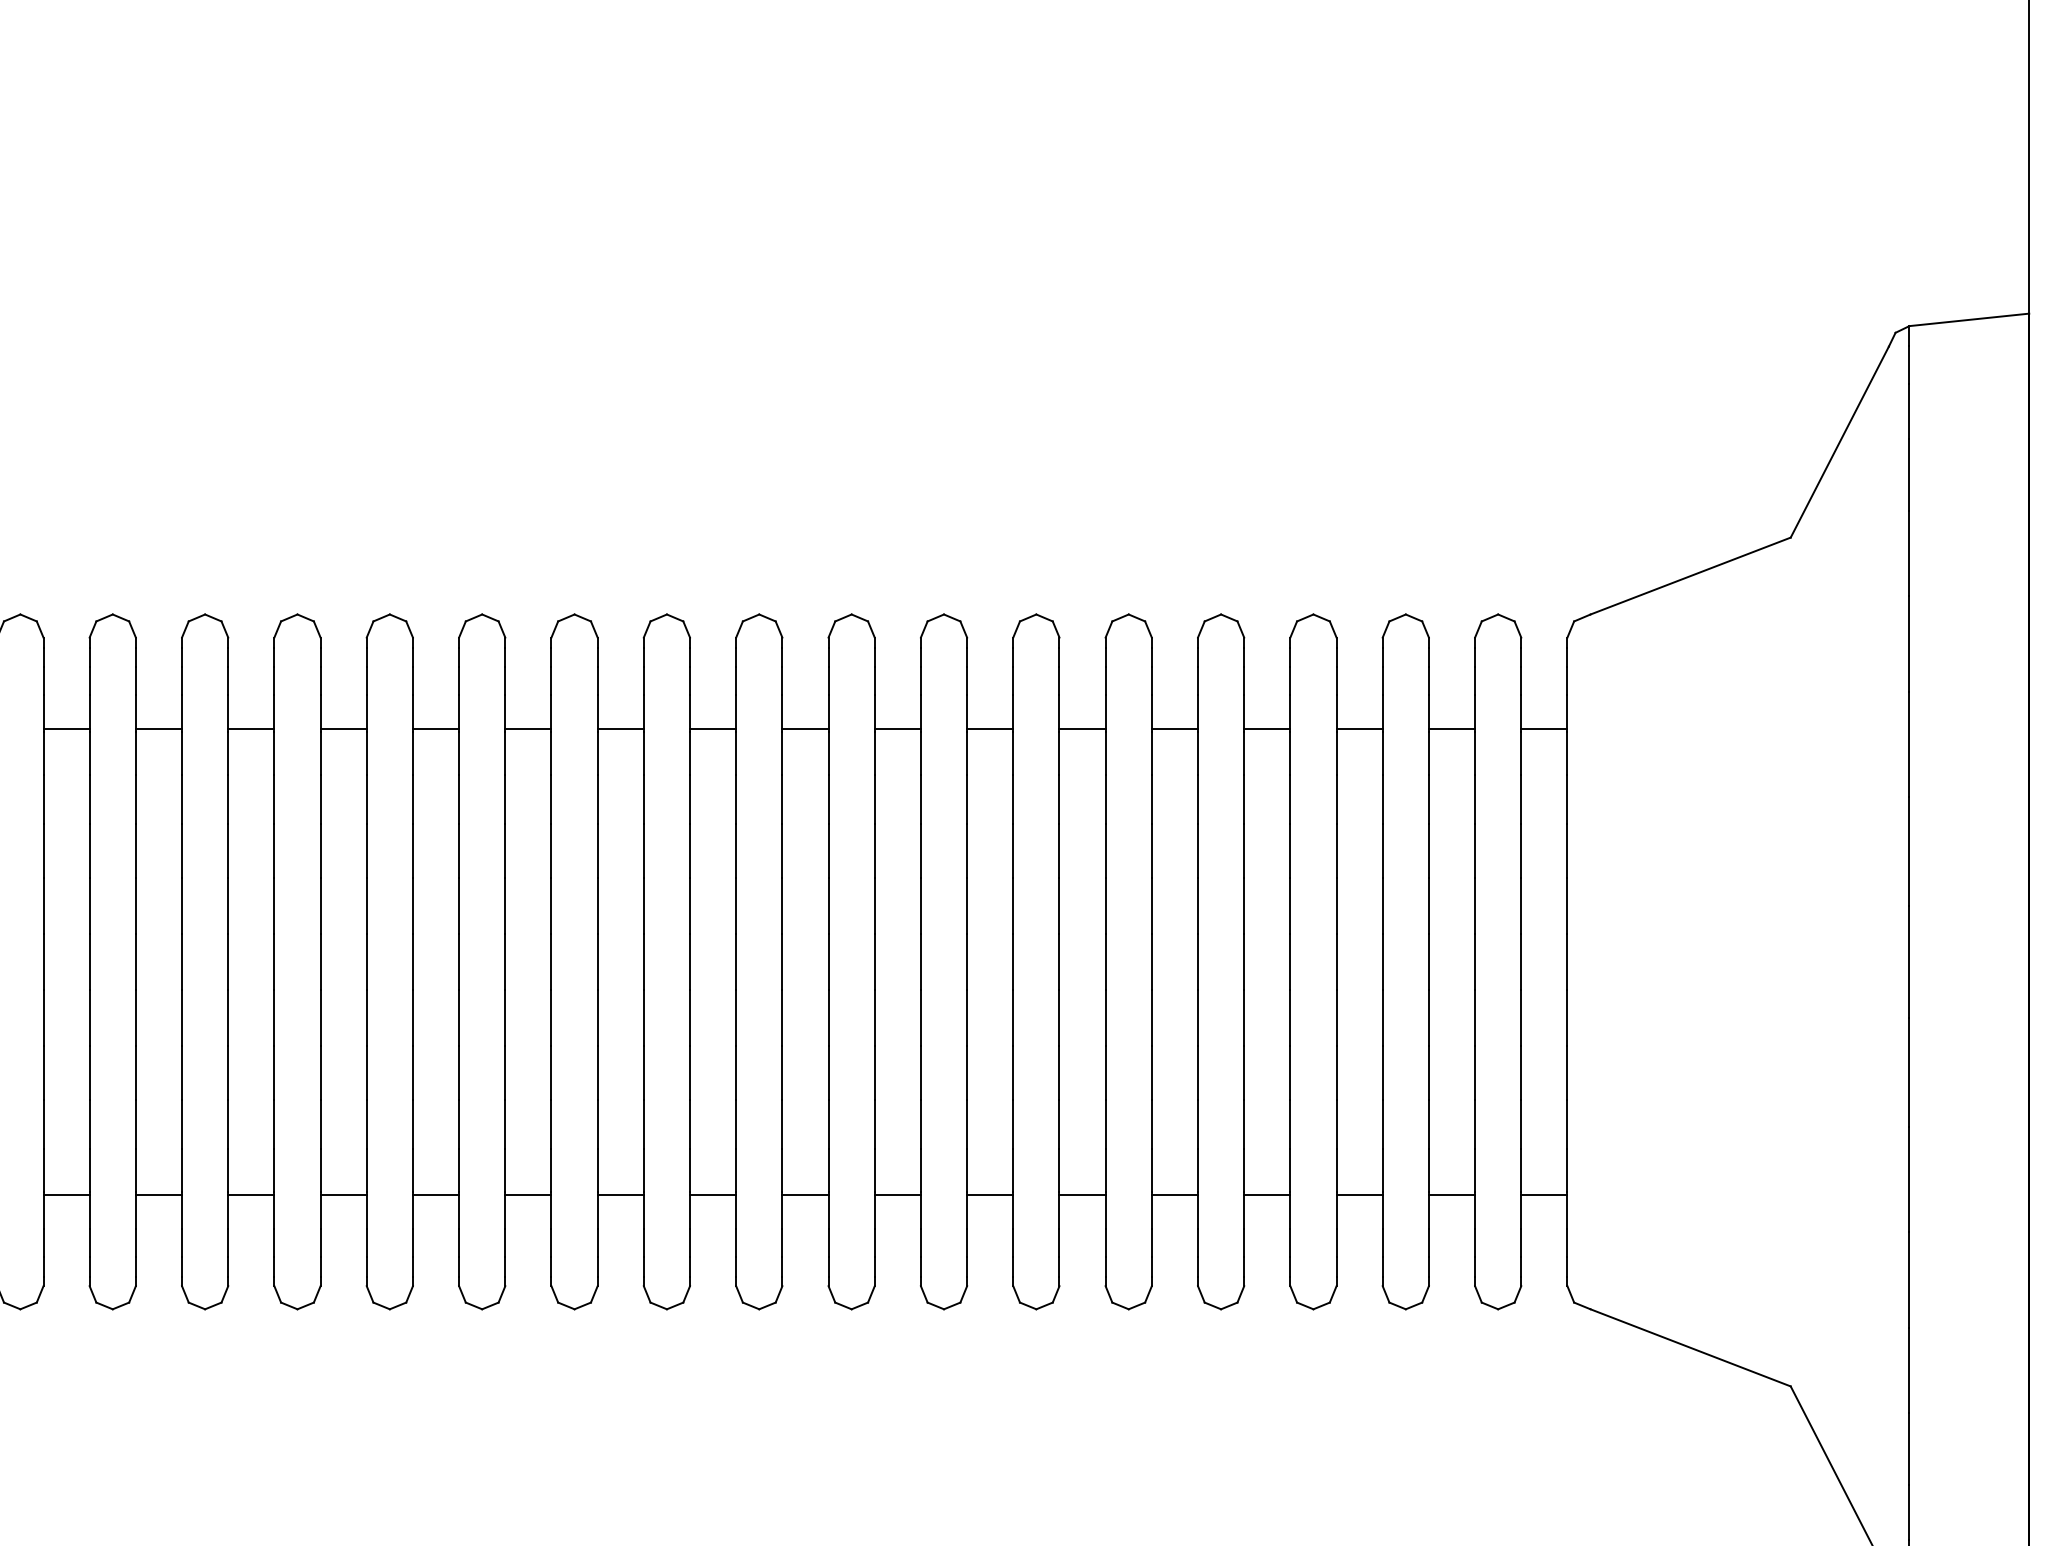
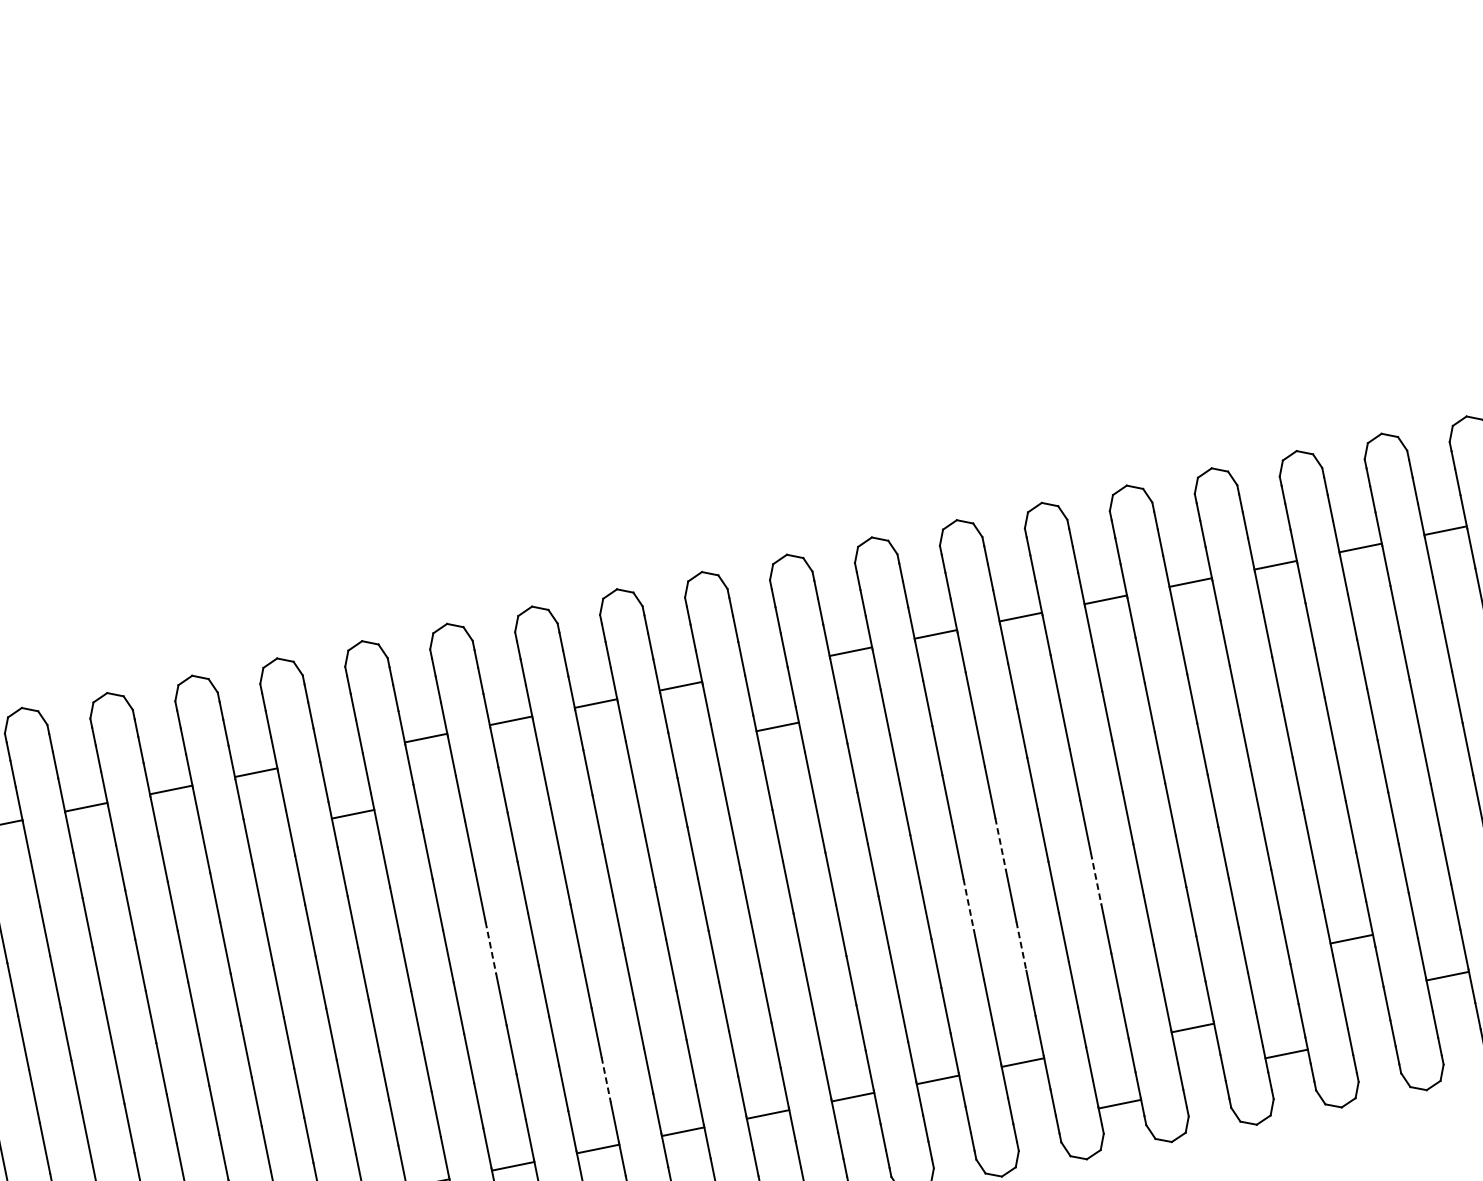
line: (251, 729) -> (353, 814), moved
line: (713, 729) -> (778, 727), moved
line: (366, 962) -> (490, 948), solid -> dashed
line: (920, 962) -> (1000, 844), solid -> dashed
line: (874, 1018) -> (968, 904), solid -> dashed
line: (1013, 1018) -> (1096, 878), solid -> dashed
line: (920, 1072) -> (1020, 945), solid -> dashed
line: (459, 1124) -> (606, 1079), solid -> dashed
line: (990, 1194) -> (1120, 1103), moved
line: (1174, 1194) -> (1286, 1053), moved
line: (1267, 1194) -> (1351, 938), moved

